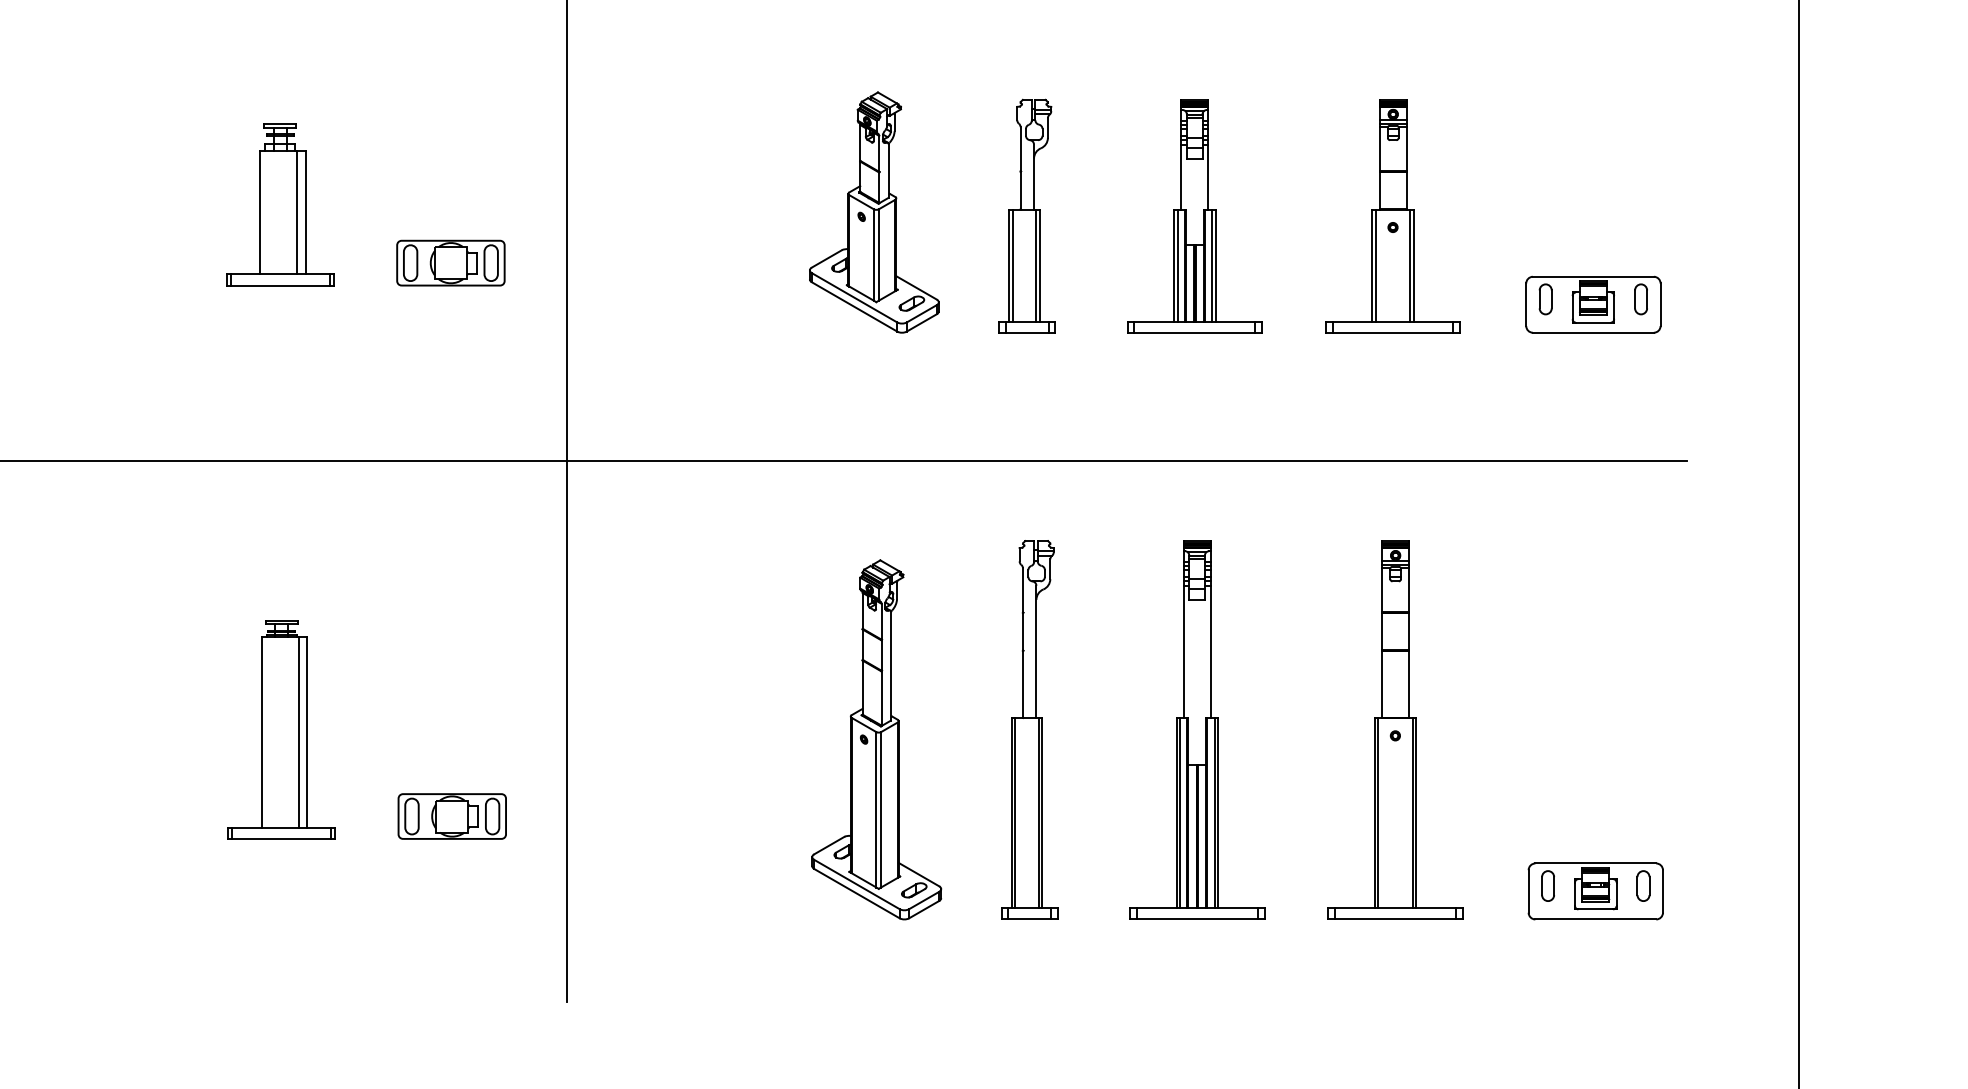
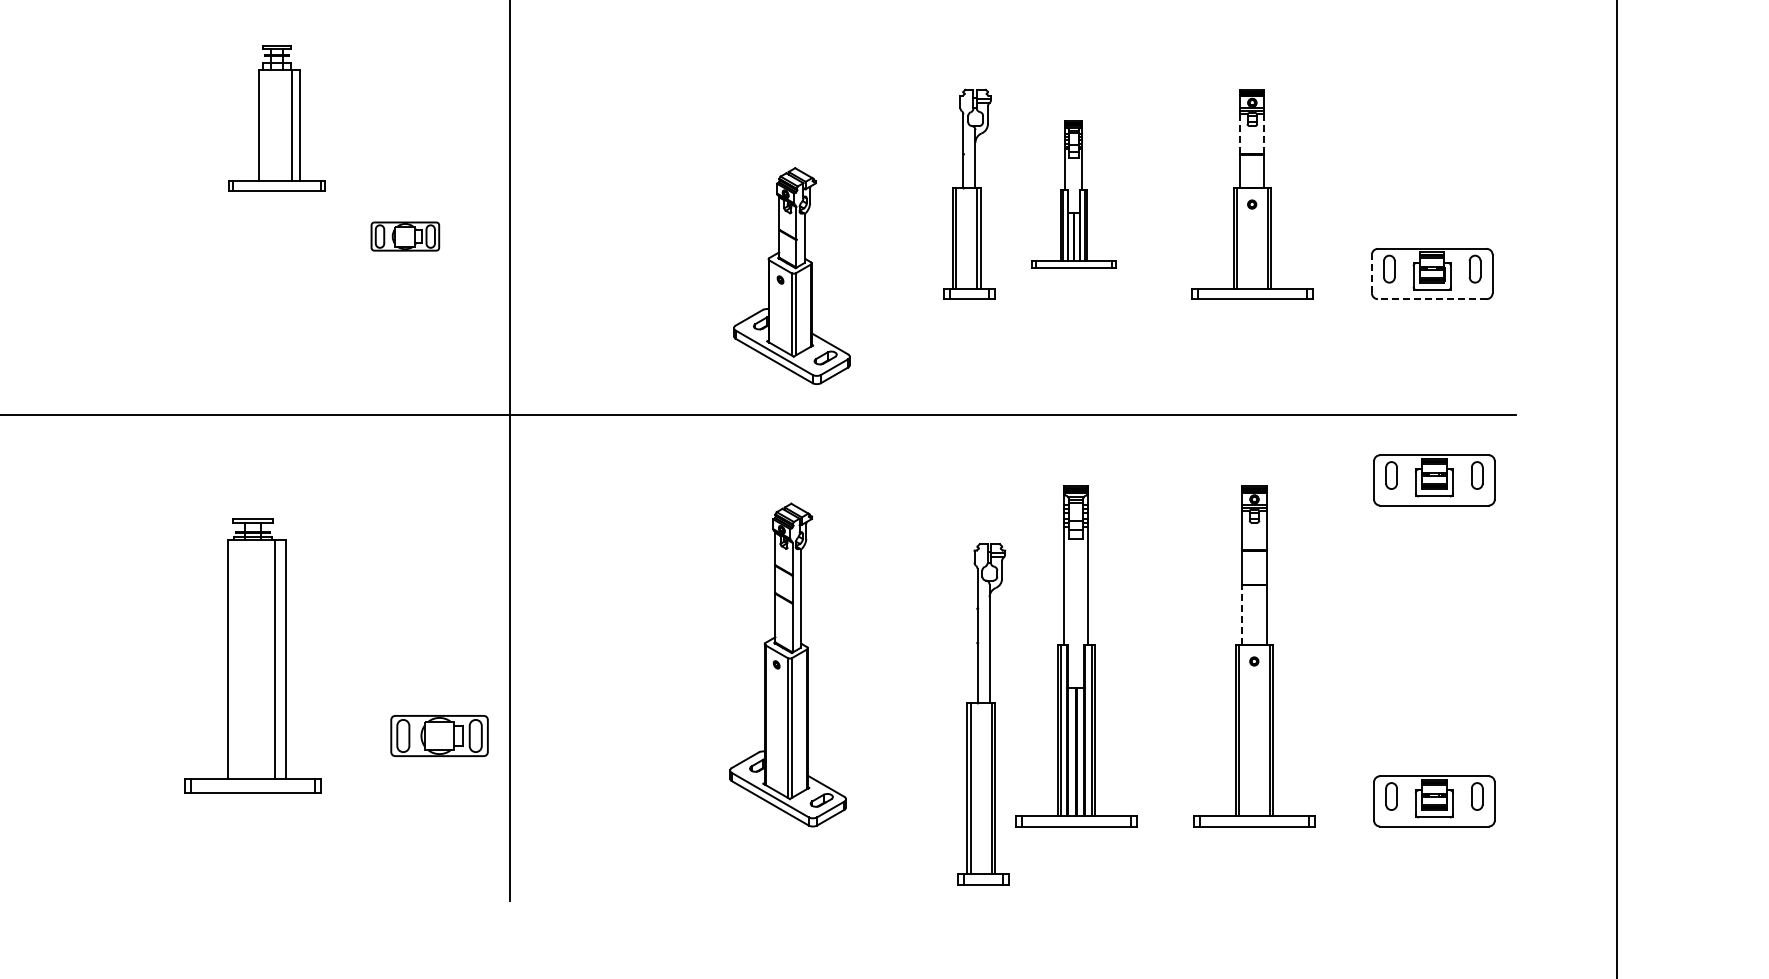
line: (1380, 149) -> (1240, 134), solid -> dashed
line: (1406, 149) -> (1264, 134), solid -> dashed
part: (279, 205) -> (276, 118), moved
part: (873, 211) -> (791, 275), moved
part: (1027, 215) -> (969, 193), moved
part: (1194, 216) -> (1073, 194), size x0.7
part: (451, 263) -> (405, 236), size x0.7
line: (1525, 304) -> (1371, 273), solid -> dashed
line: (1592, 333) -> (1431, 299), solid -> dashed
part: (1595, 534) -> (1434, 480), added
line: (1382, 684) -> (1242, 615), solid -> dashed
part: (282, 729) -> (253, 655), size x1.4
part: (1029, 730) -> (983, 714), moved
part: (452, 815) -> (439, 735), moved

